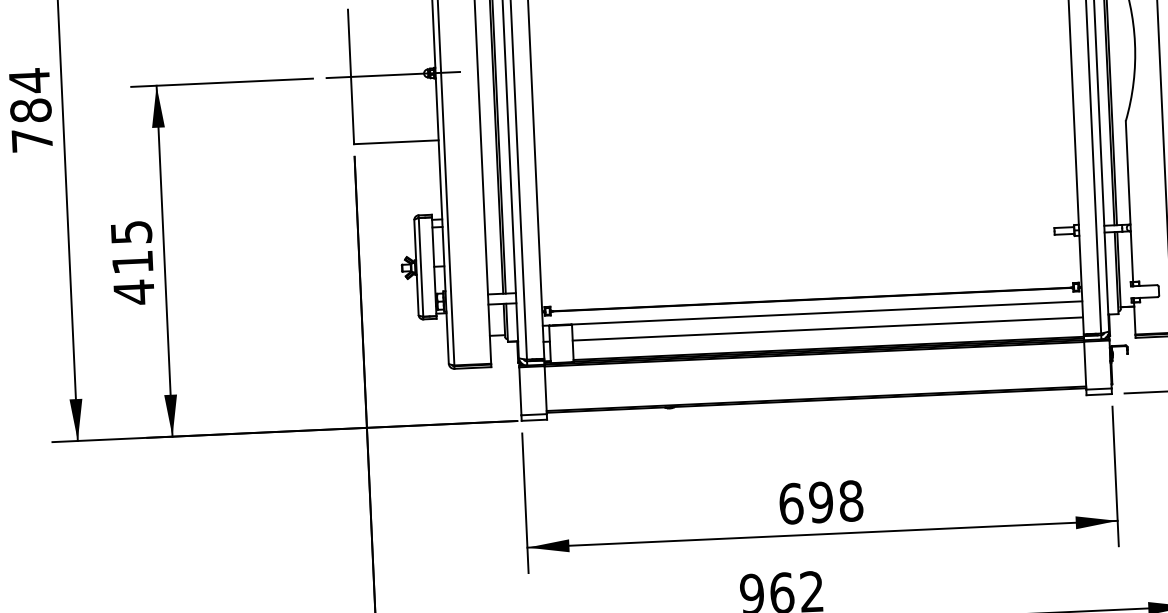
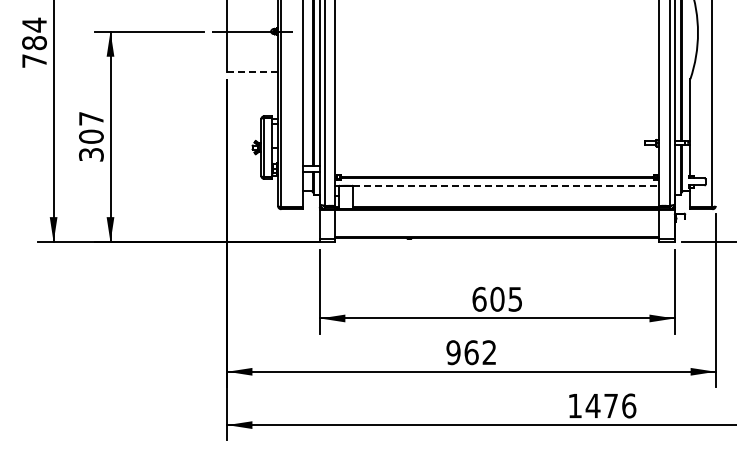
line: (397, 141) -> (253, 71), solid -> dashed
text: (132, 263) -> (91, 137), 415 -> 307
line: (827, 312) -> (506, 185), solid -> dashed
line: (826, 328) -> (505, 195), removed
text: (836, 500) -> (506, 298), 698 -> 605

